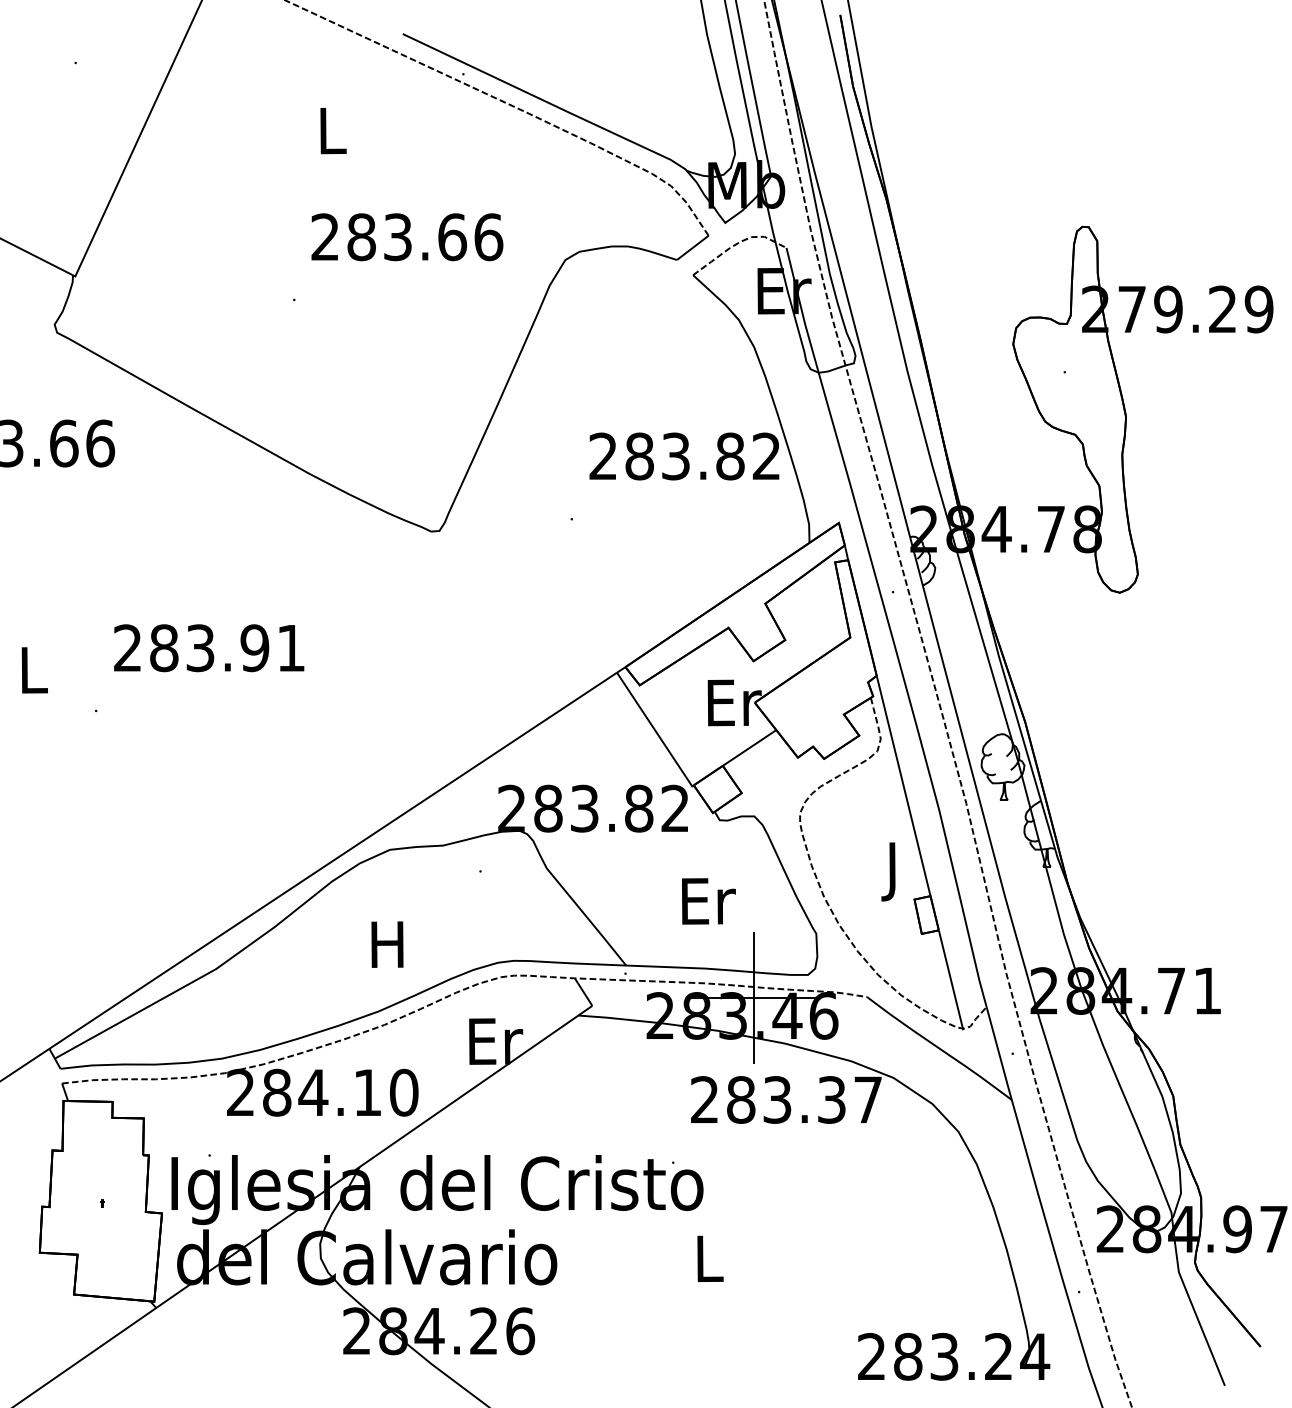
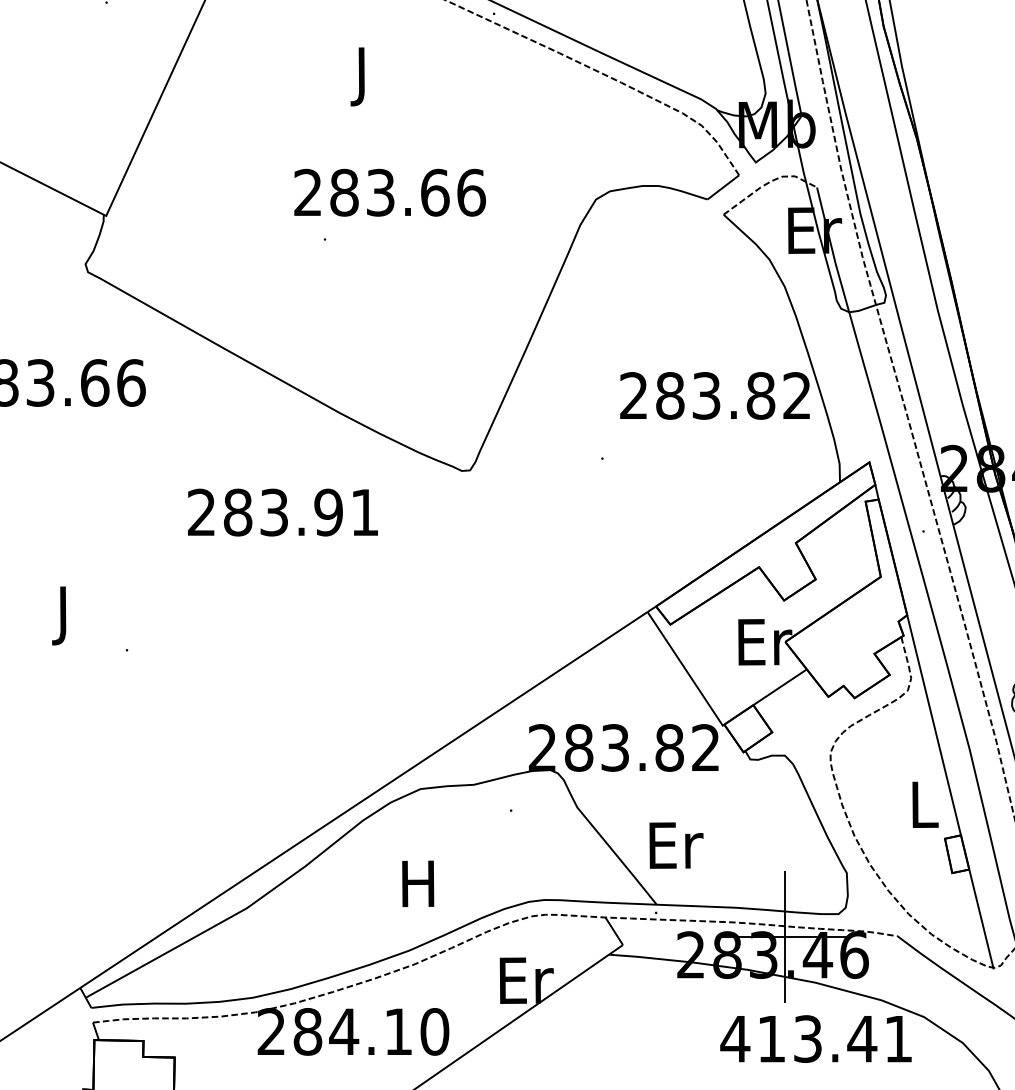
text: (332, 136) -> (363, 76), L -> J
text: (407, 237) -> (390, 193), moved
text: (209, 648) -> (283, 512), moved
text: (34, 676) -> (65, 615), L -> J
text: (894, 871) -> (924, 810), J -> L
text: (708, 901) -> (676, 845), moved
text: (785, 1099) -> (816, 1038), 283.37 -> 413.41

